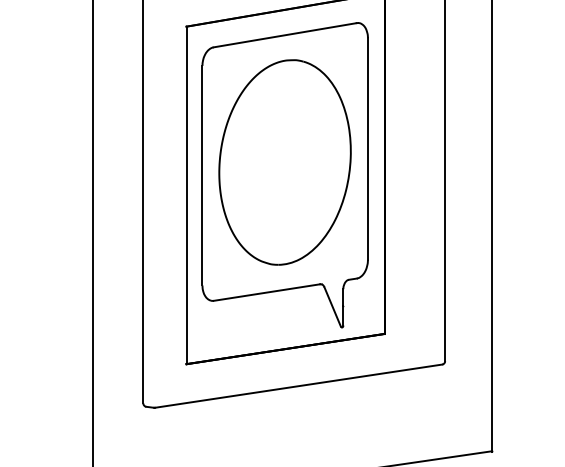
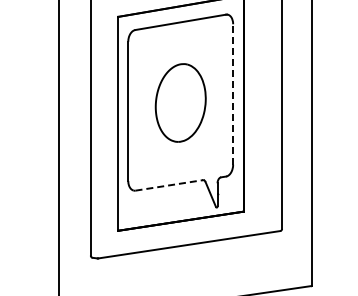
line: (368, 147) -> (233, 93), solid -> dashed
part: (284, 161) -> (180, 102), size x0.6
line: (267, 292) -> (169, 185), solid -> dashed

